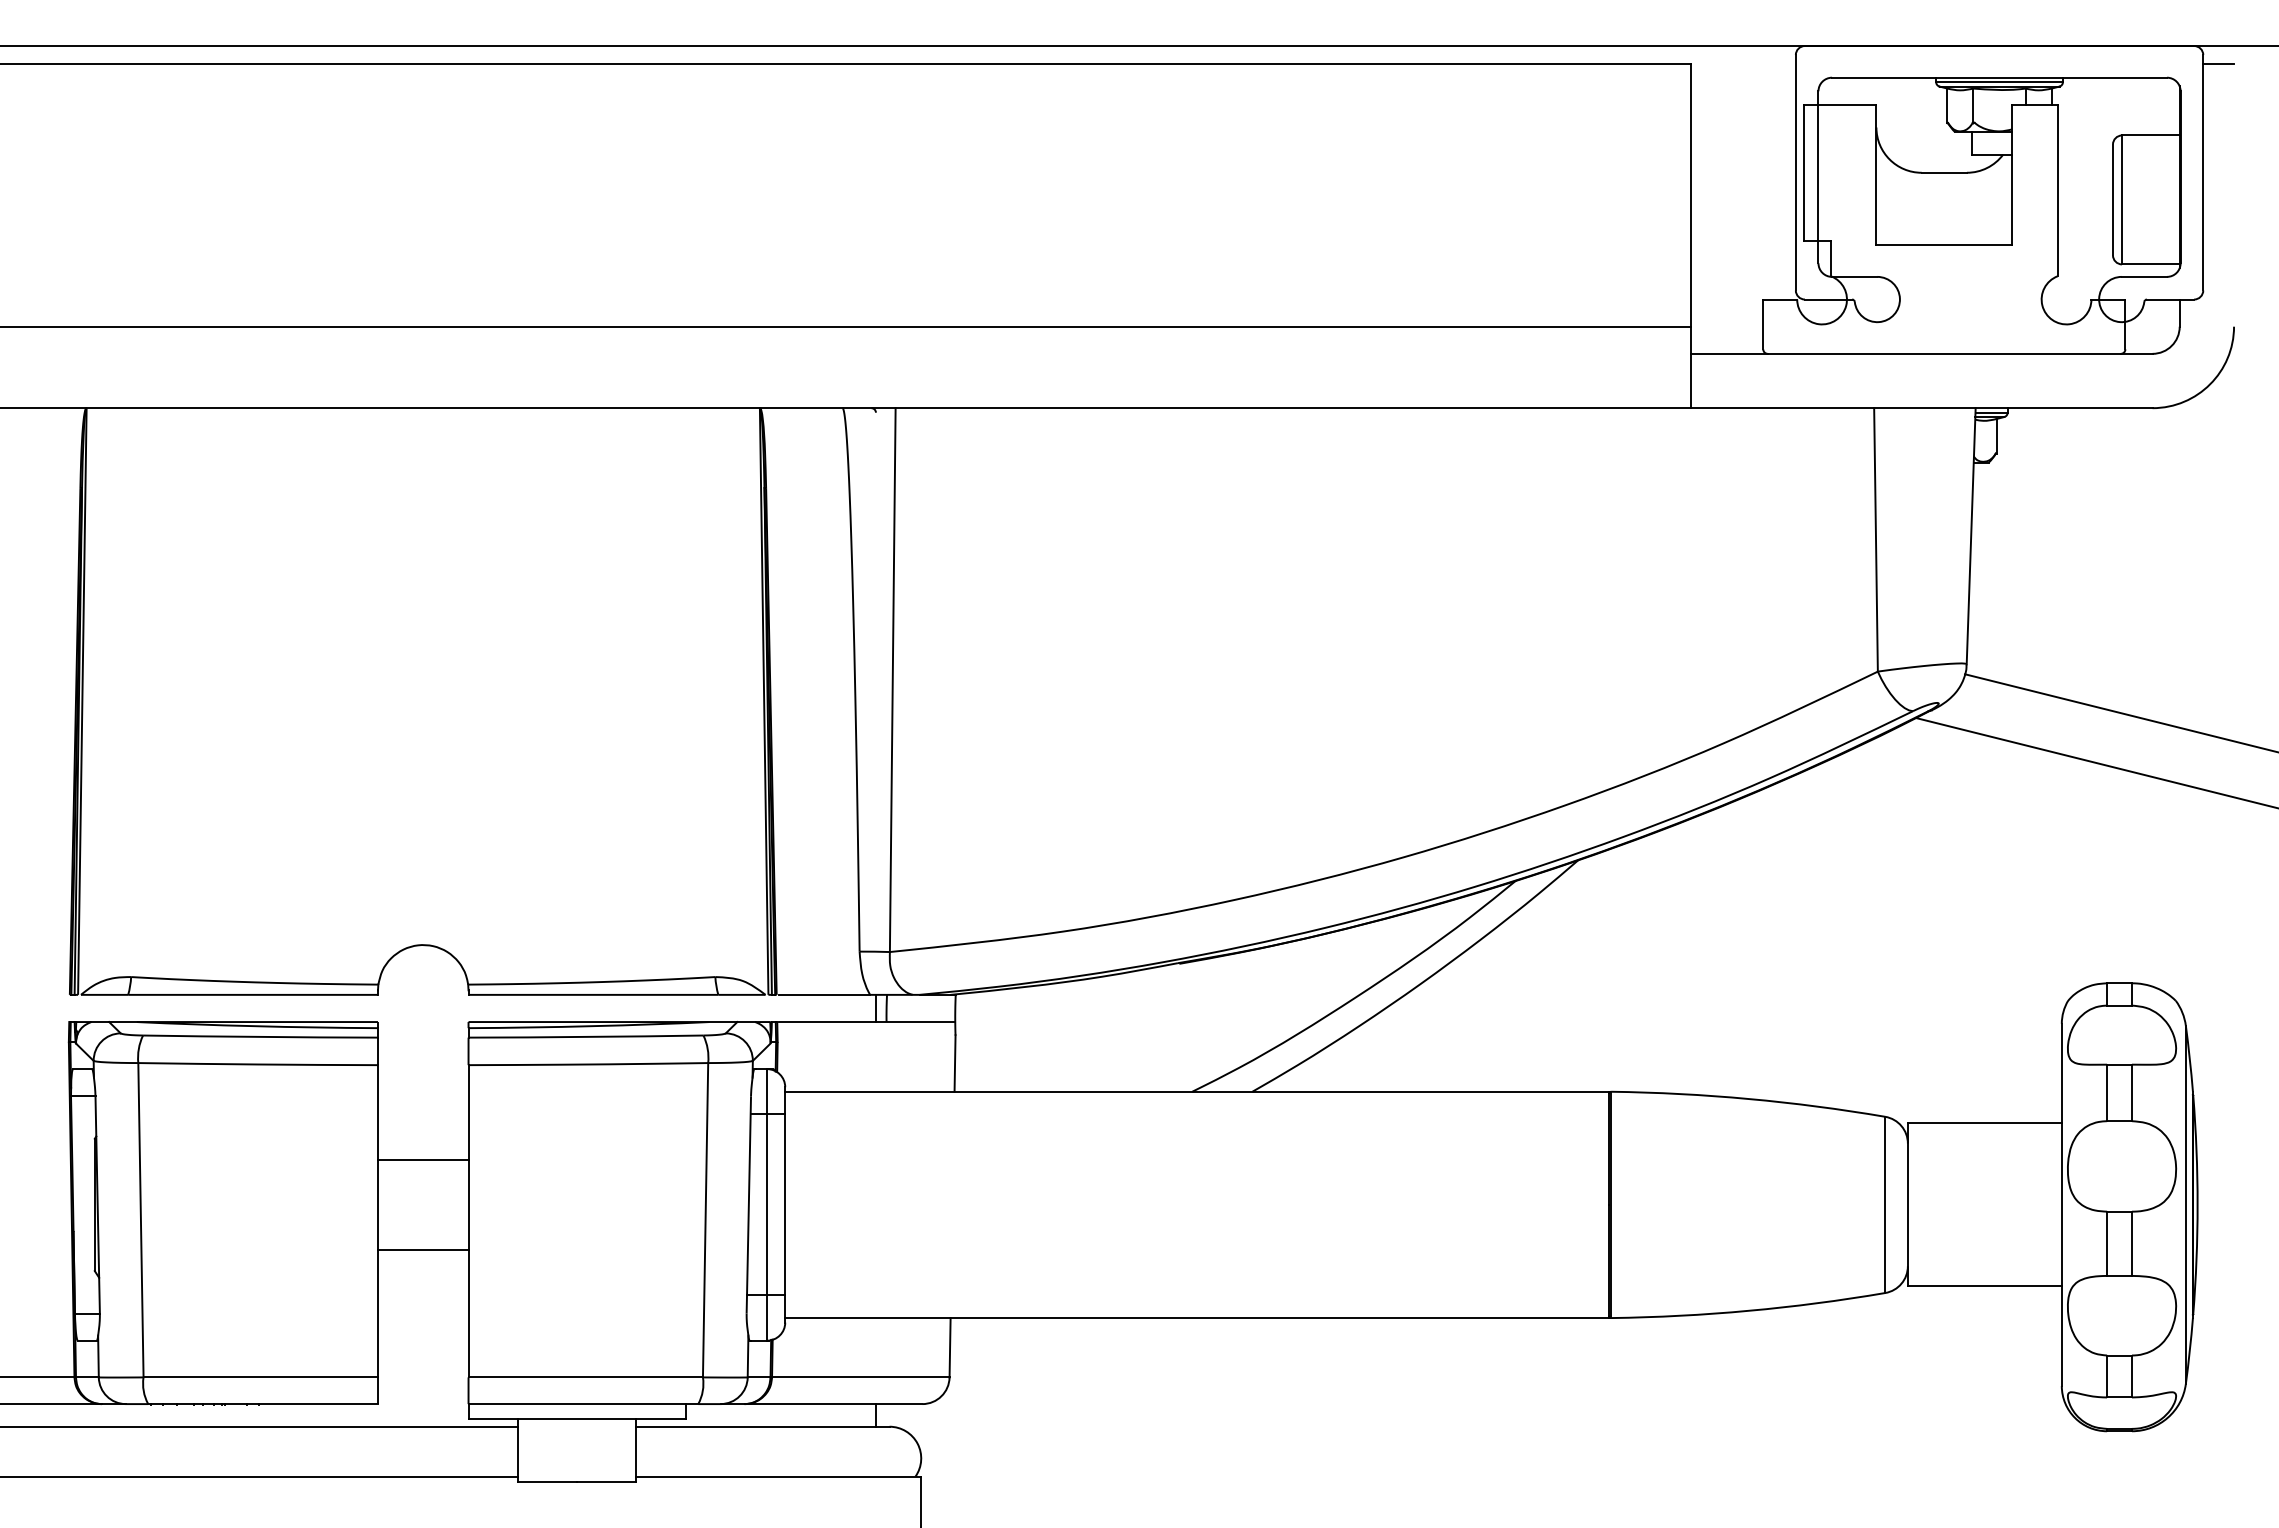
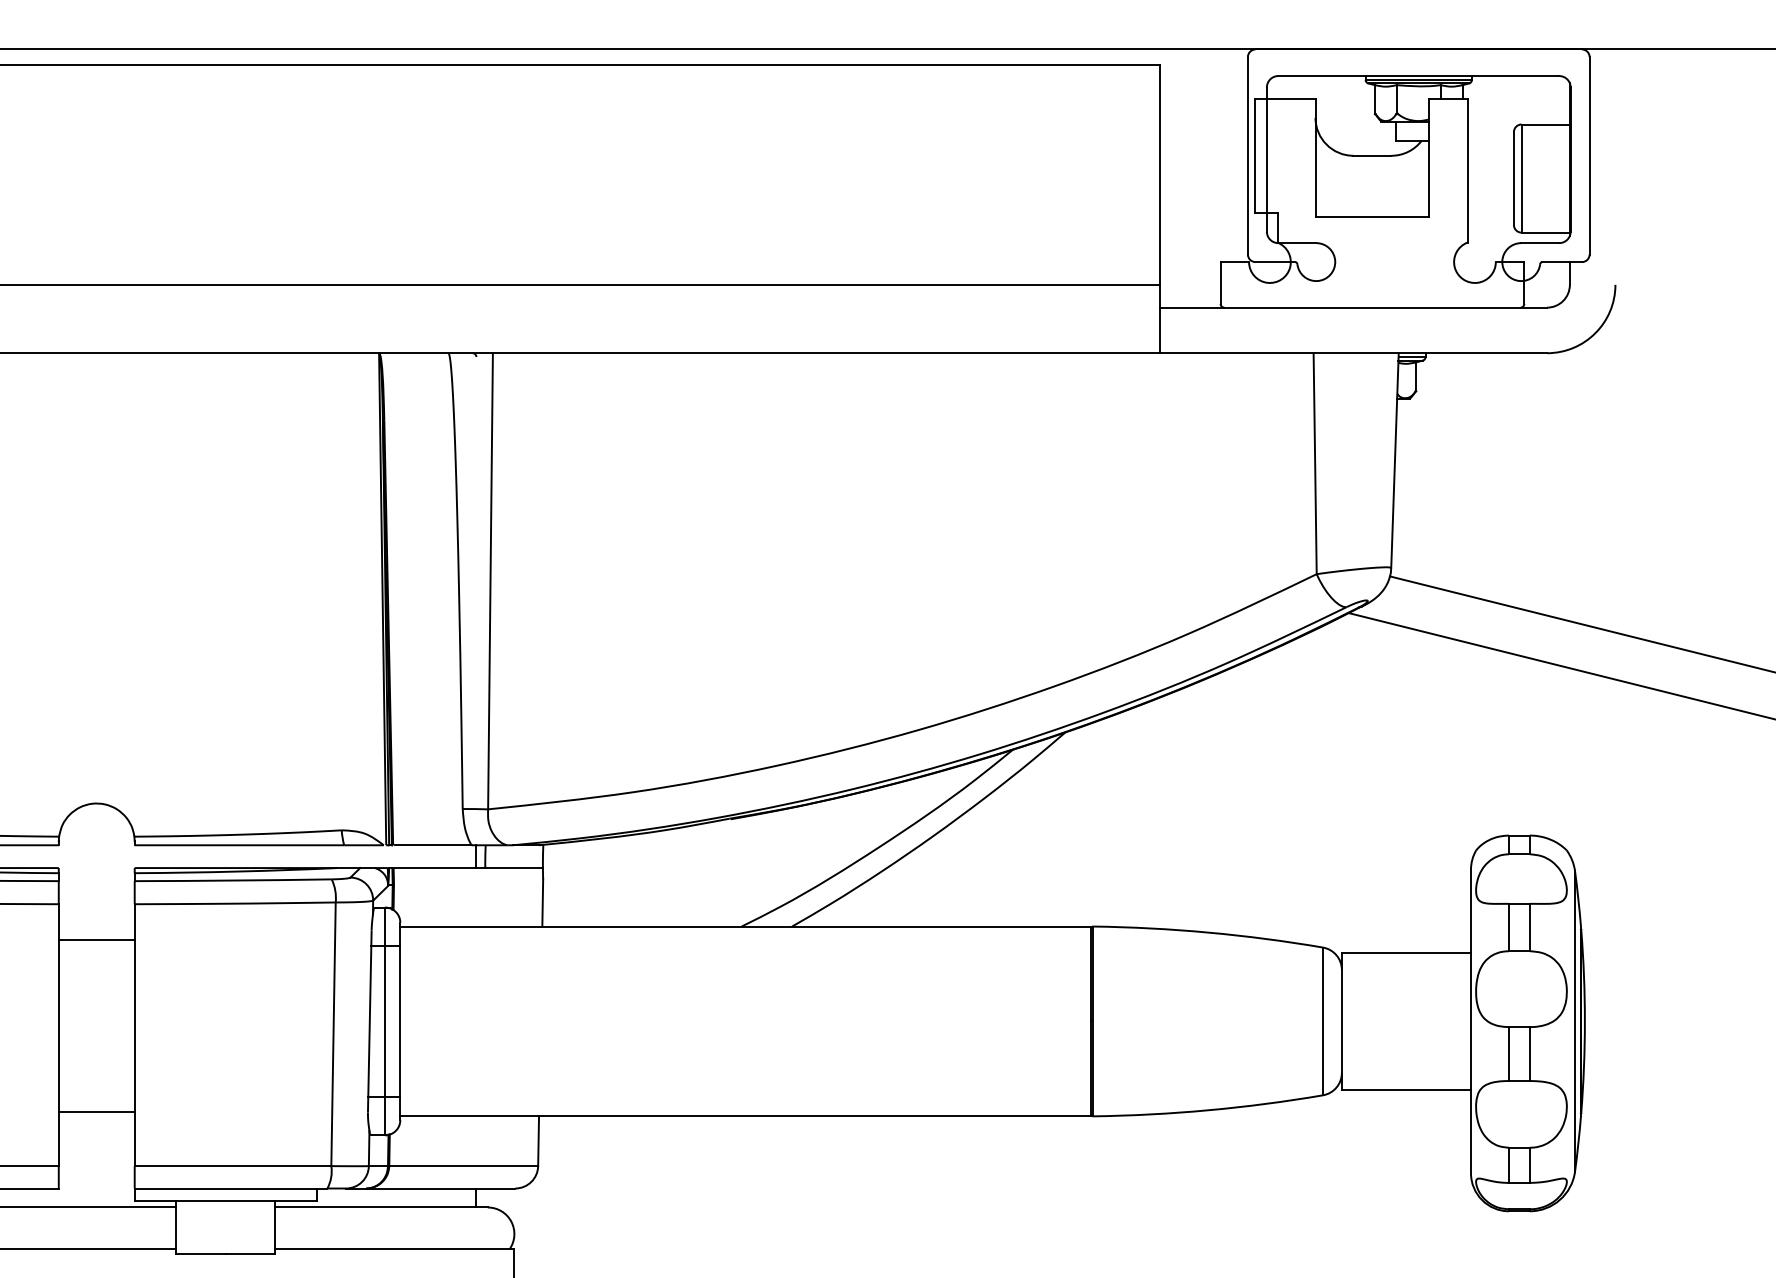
line: (2218, 64) -> (1602, 64), removed
line: (423, 1159) -> (96, 939), moved
line: (423, 1250) -> (96, 1112), moved

